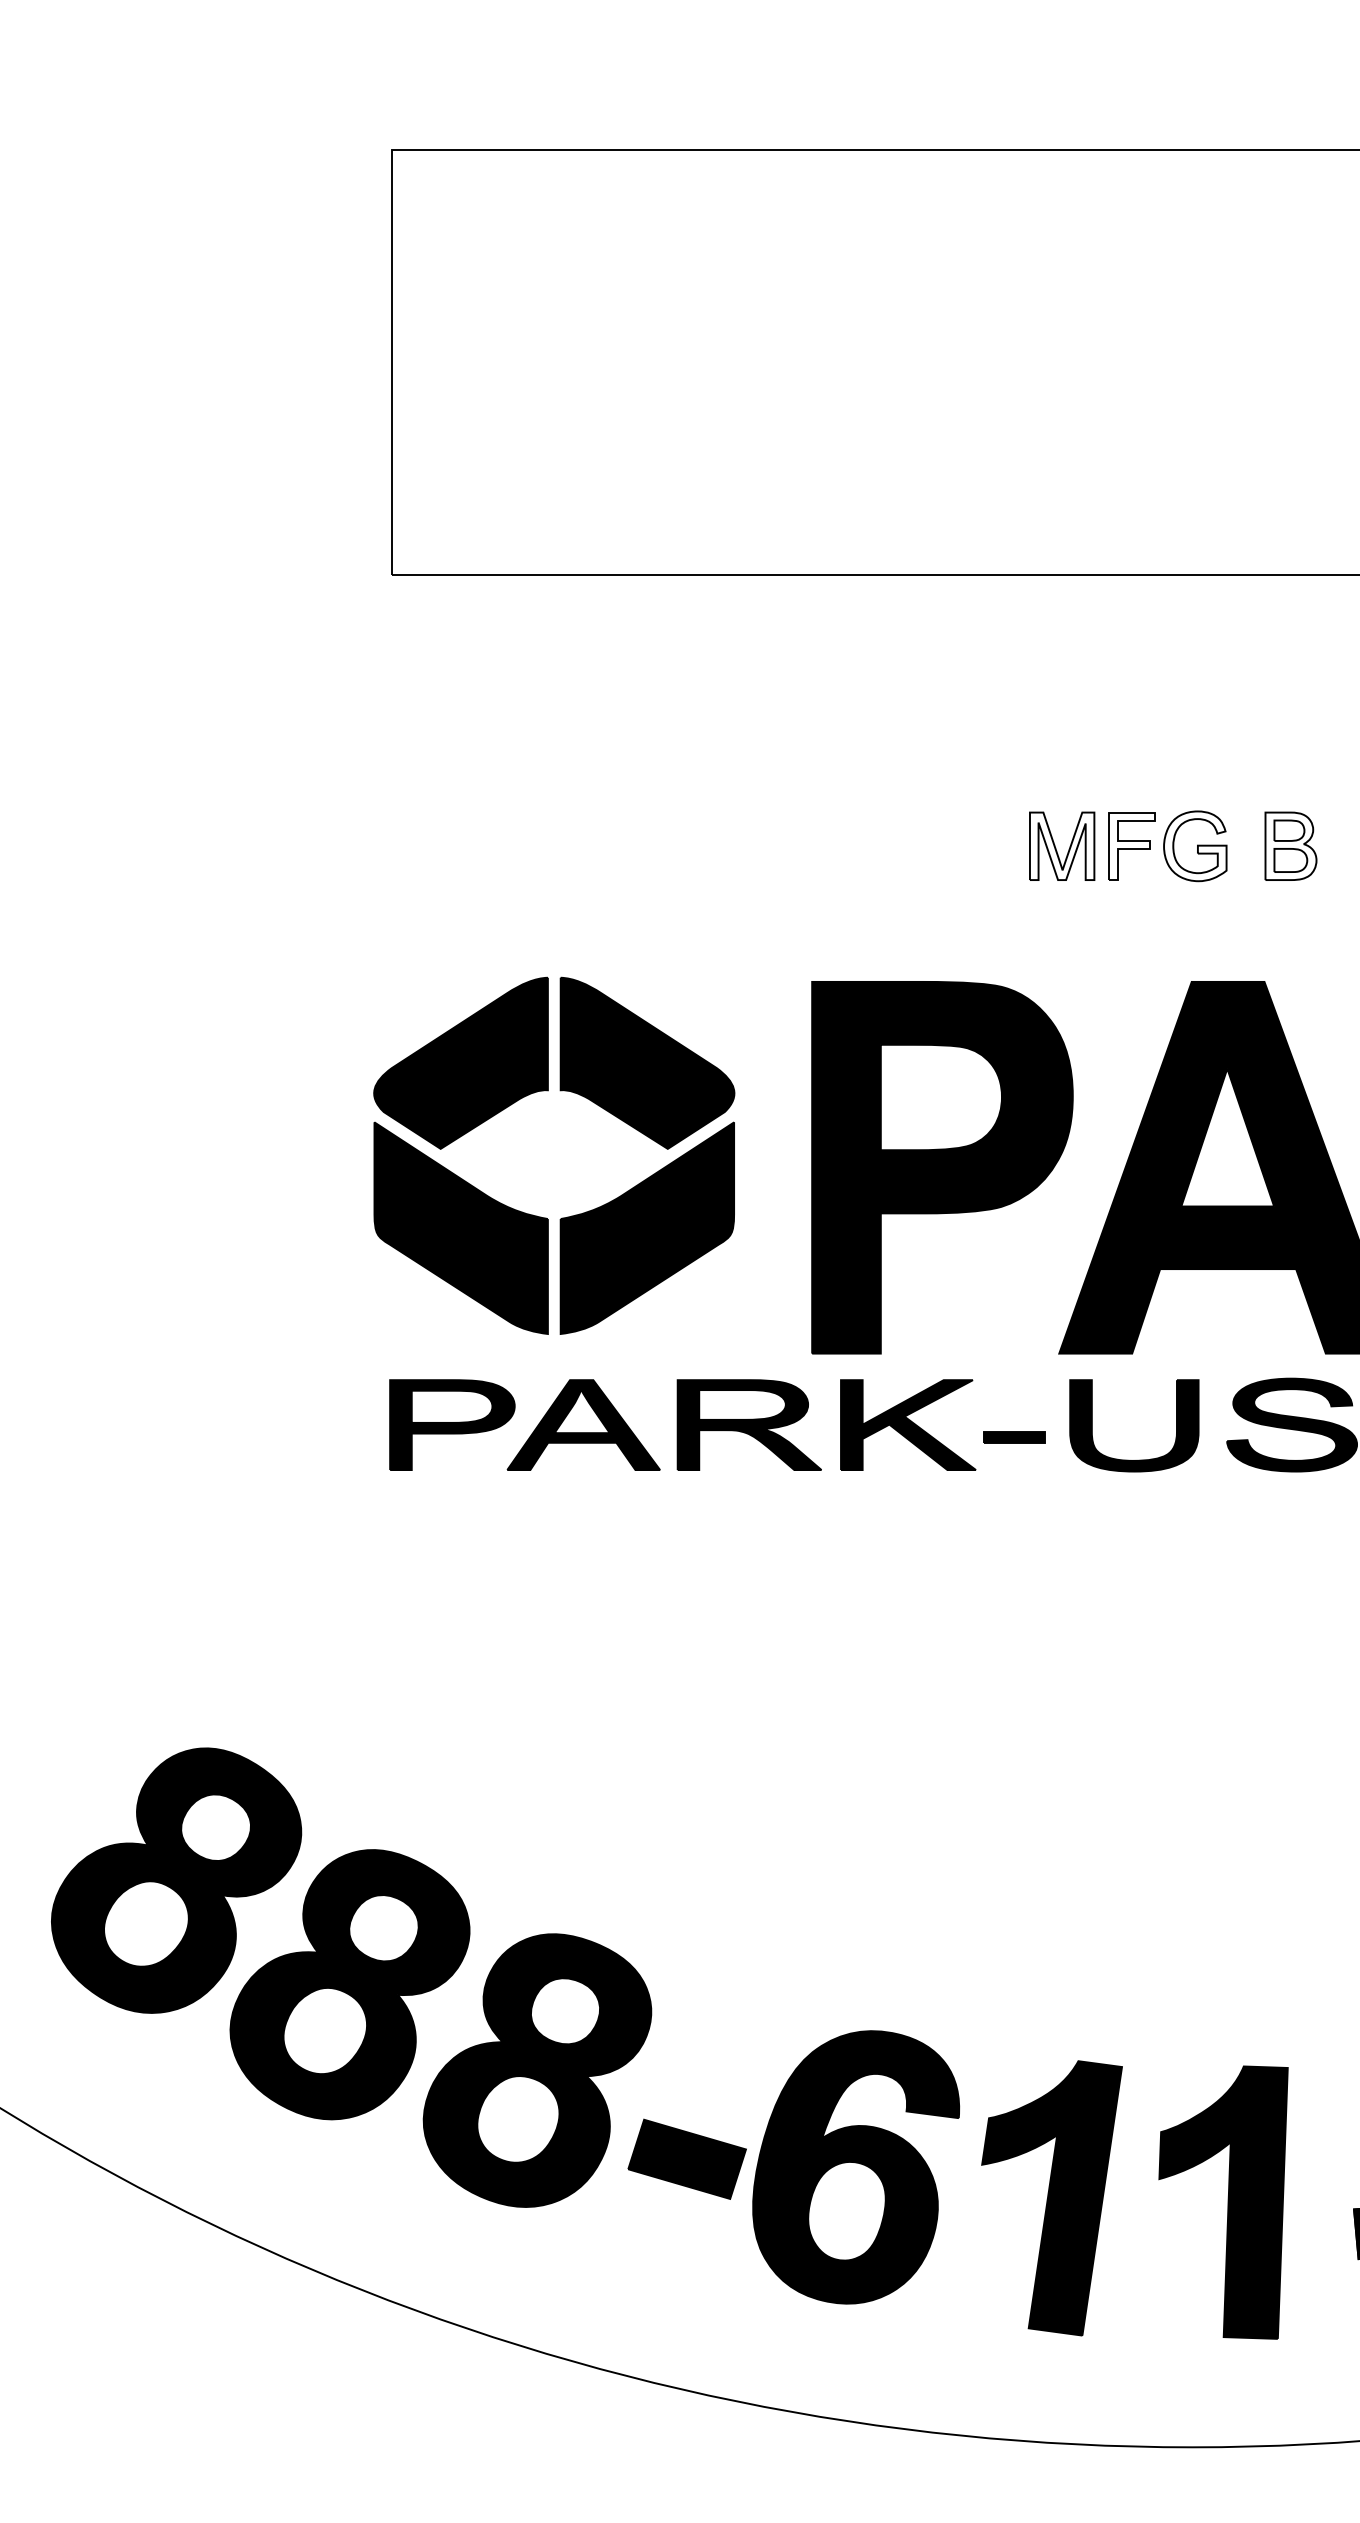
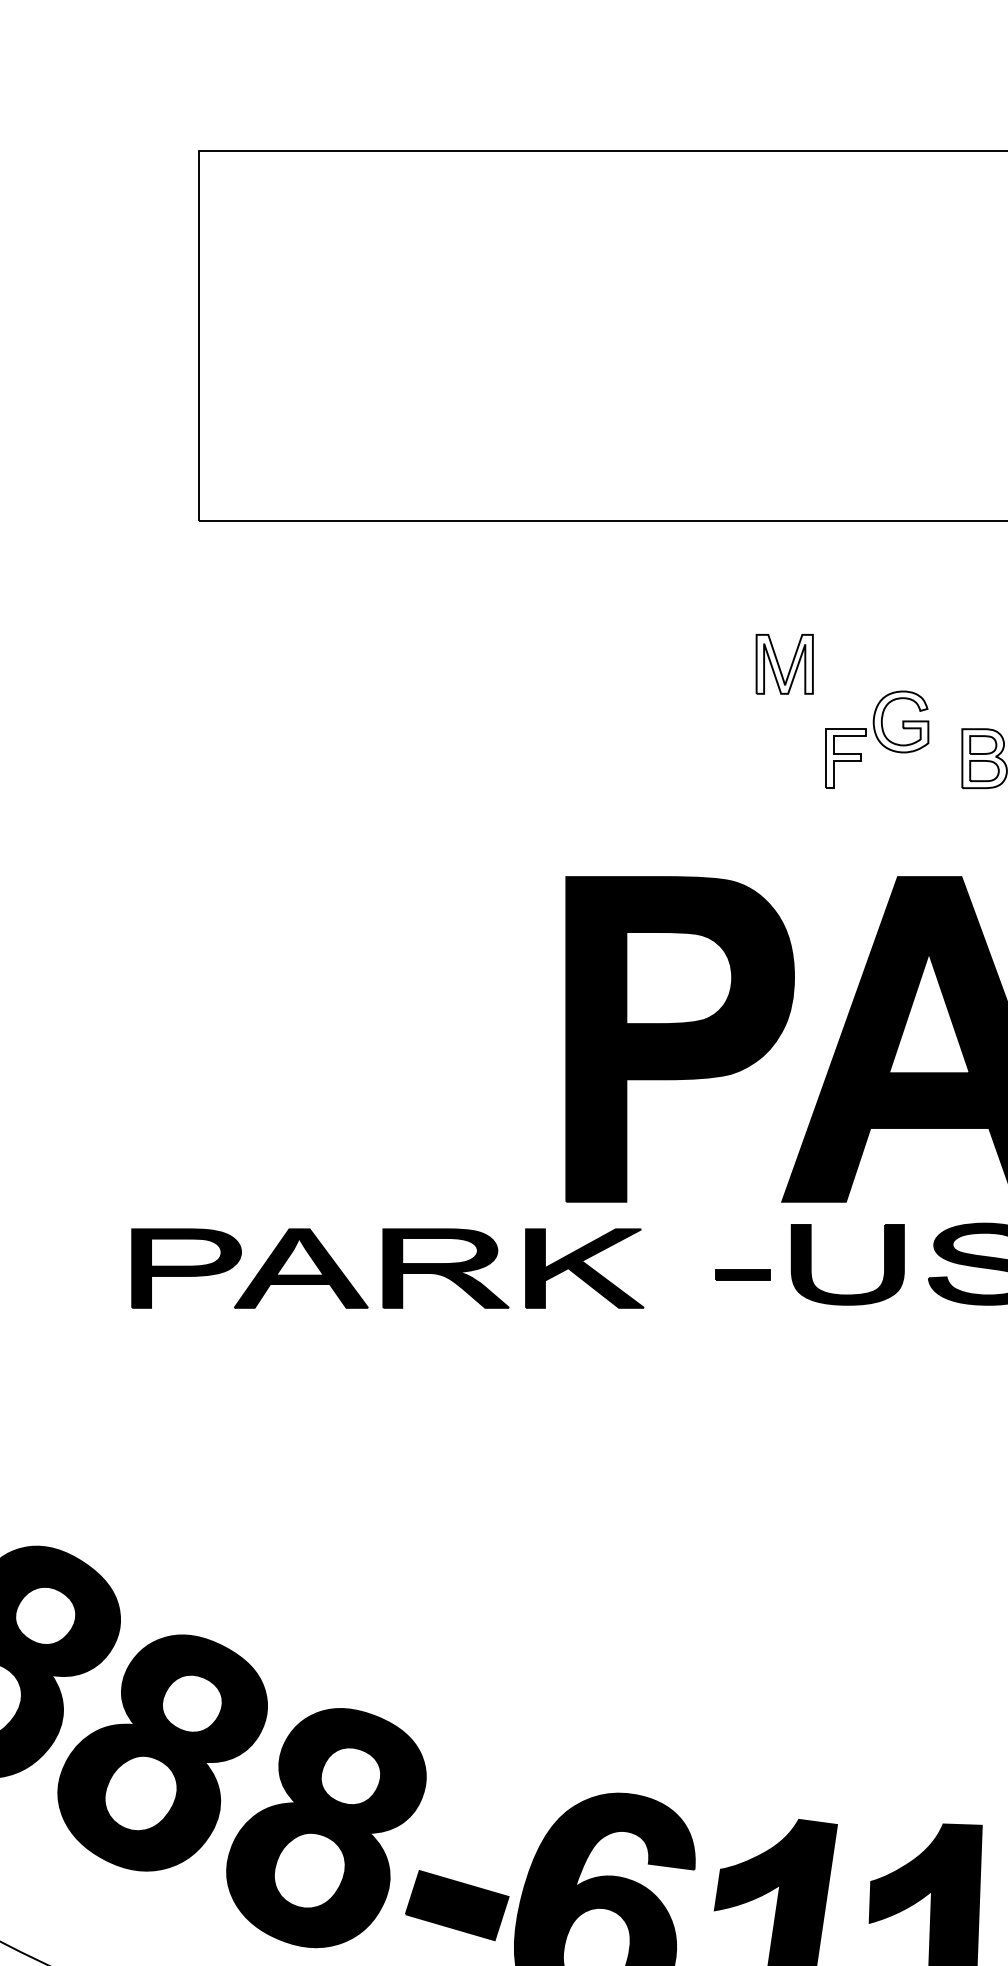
part: (1195, 846) -> (901, 722), moved
part: (1056, 848) -> (779, 666), moved
part: (537, 1215) -> (326, 1081), removed
part: (682, 1424) -> (387, 1268), moved

